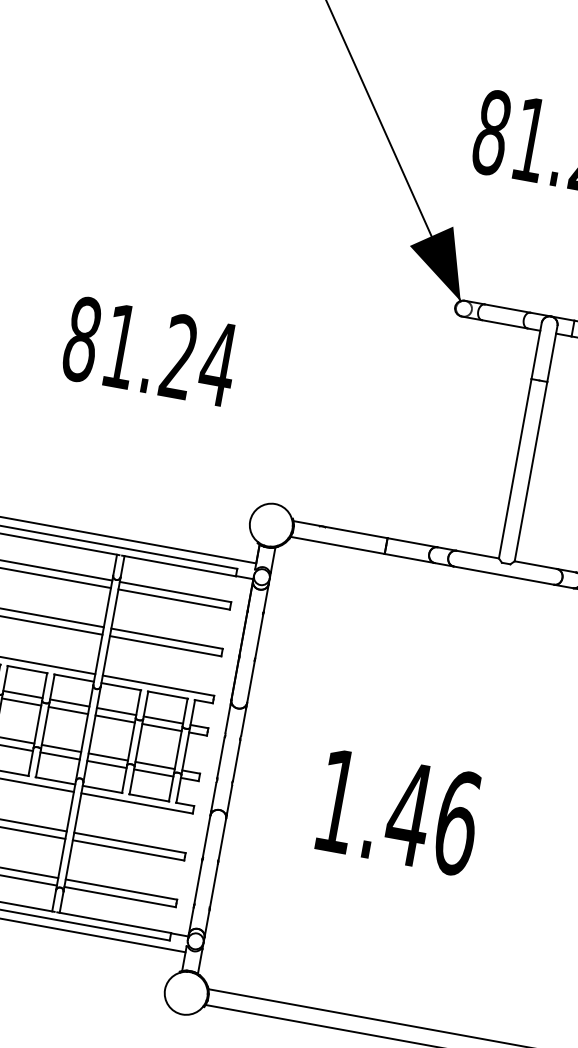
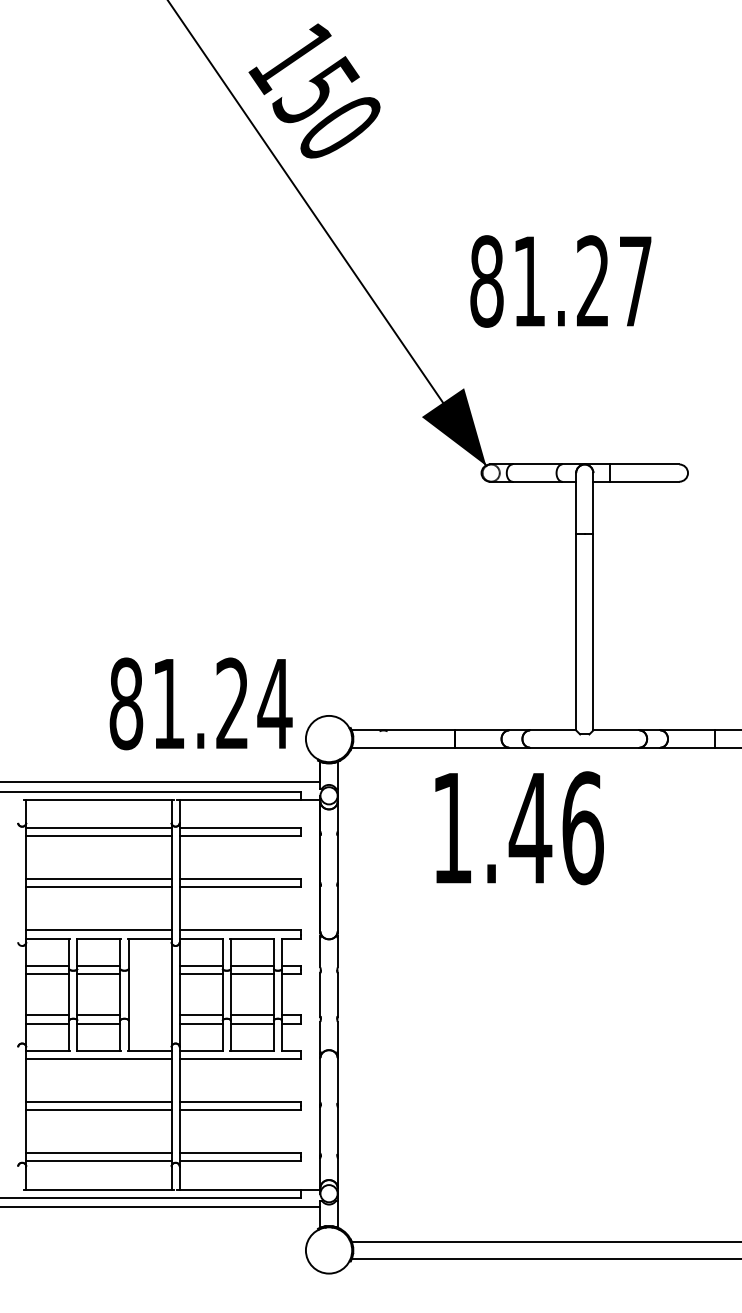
text: (150, 351) -> (200, 703), moved
line: (69, 702) -> (149, 965), removed
line: (67, 710) -> (149, 974), removed
line: (60, 748) -> (149, 1015), removed
line: (59, 755) -> (149, 1023), removed
text: (399, 812) -> (519, 828), moved

